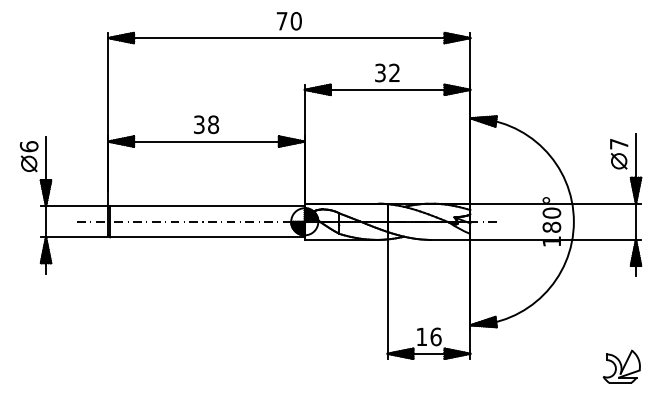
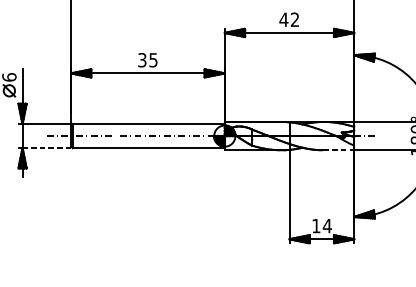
text: (380, 72) -> (284, 19), 32 -> 42
text: (213, 124) -> (153, 60), 38 -> 35
line: (76, 237) -> (46, 148), solid -> dashed
line: (450, 239) -> (338, 149), solid -> dashed
text: (435, 336) -> (327, 225), 16 -> 14

